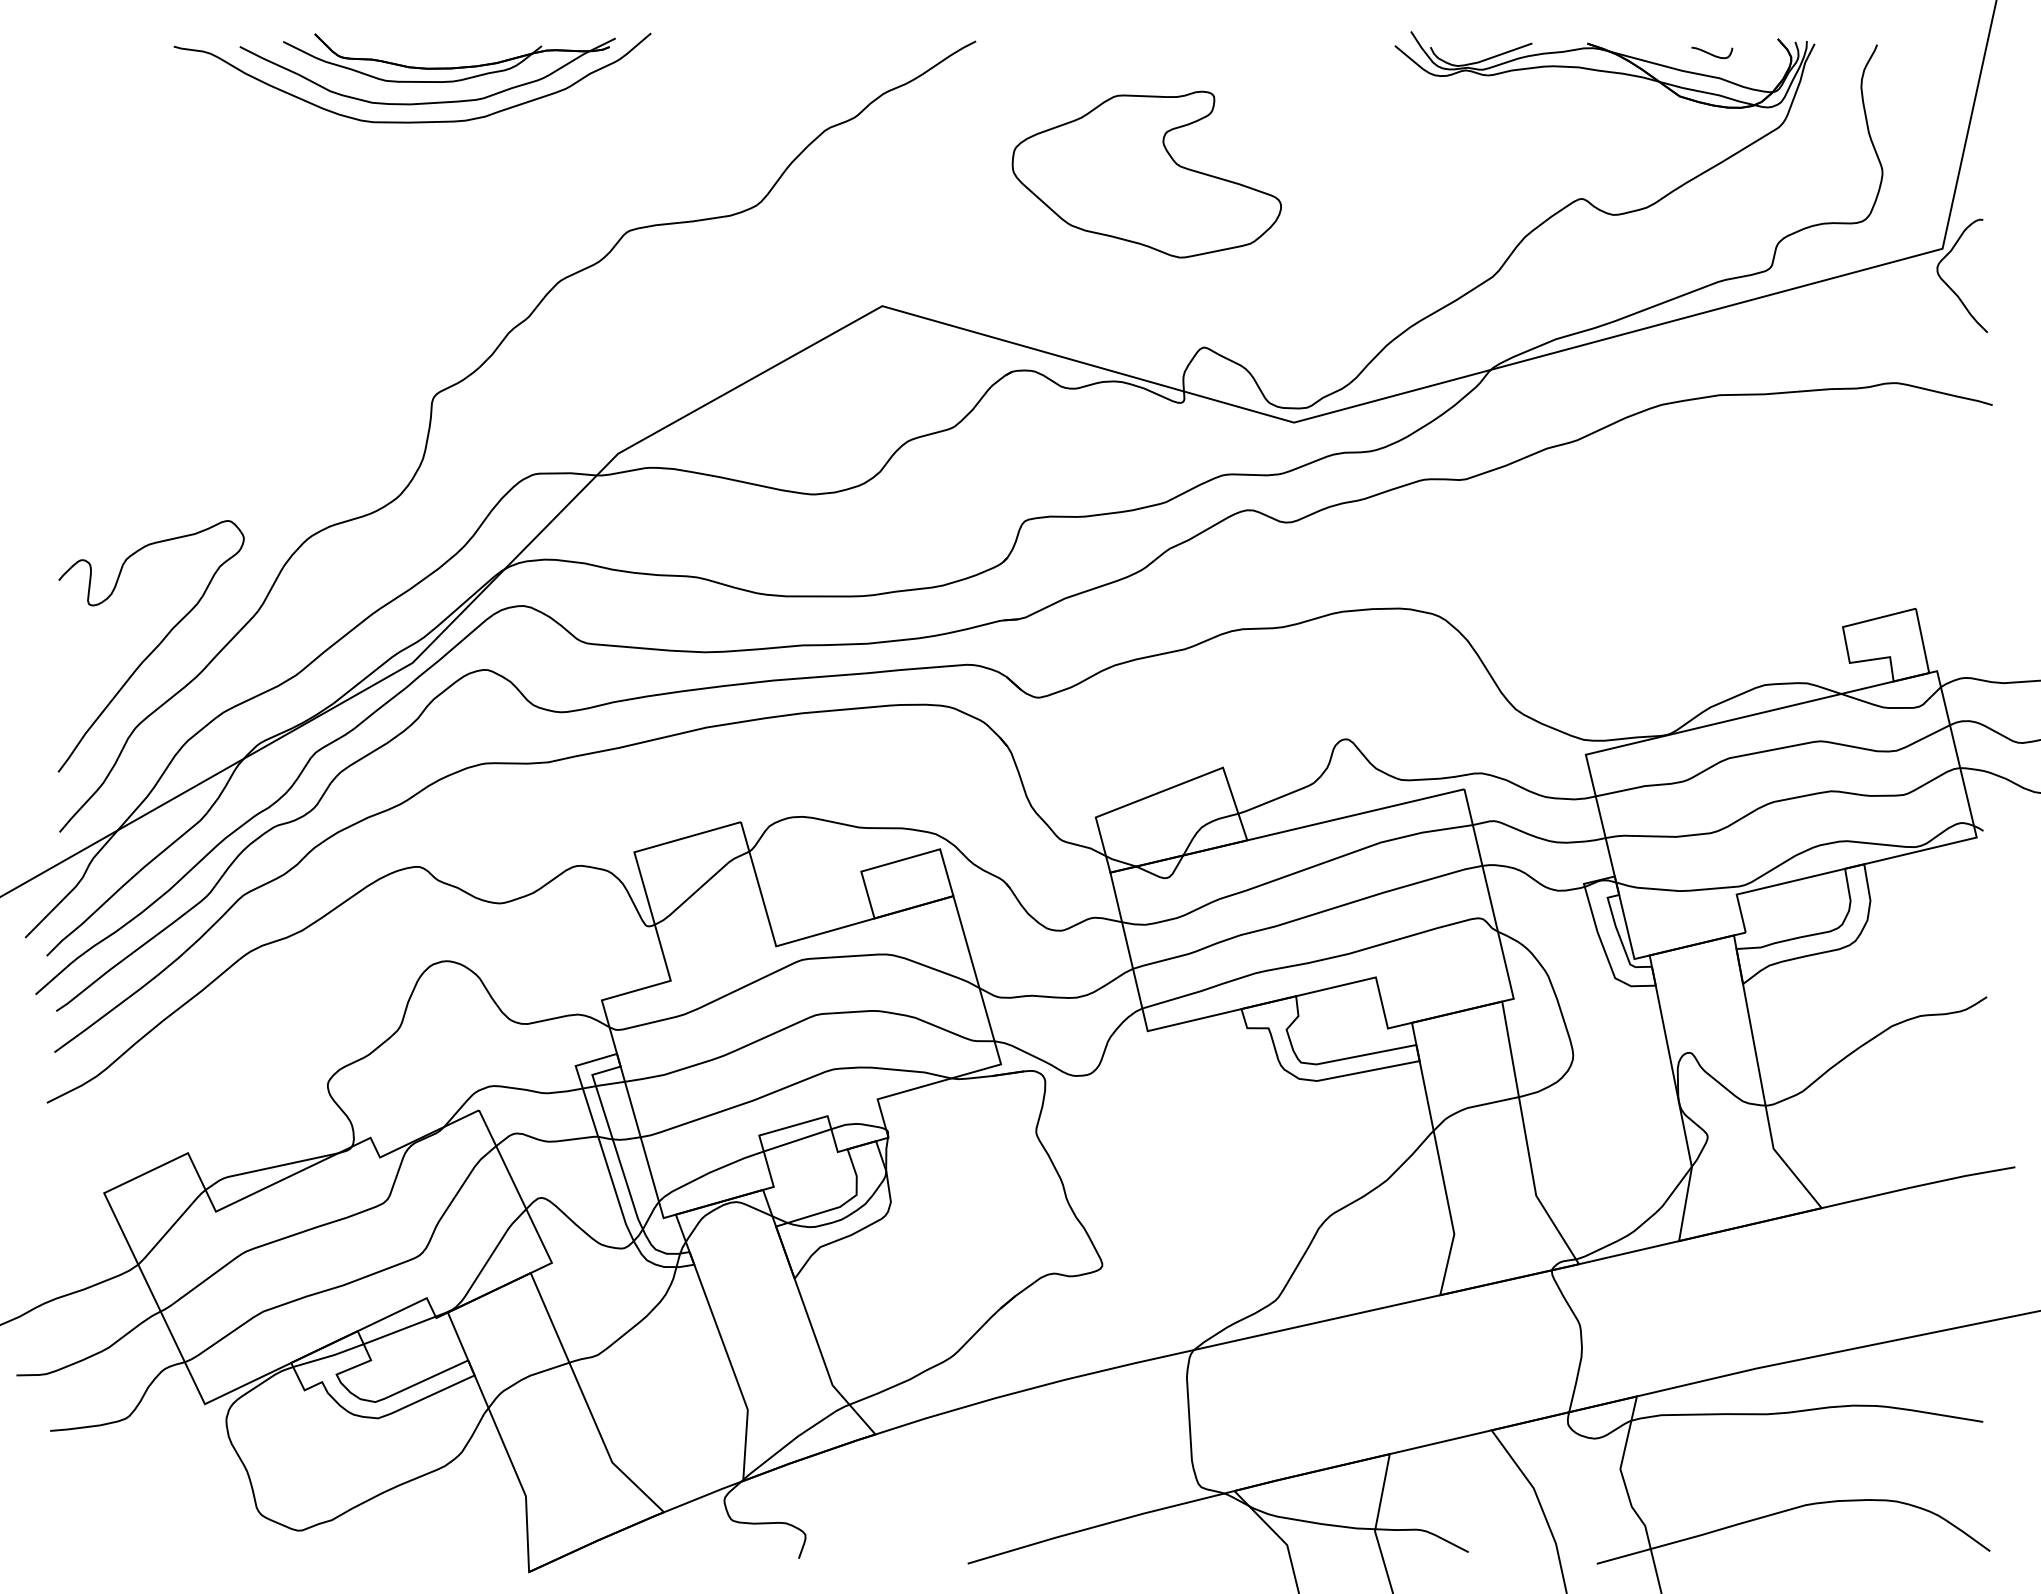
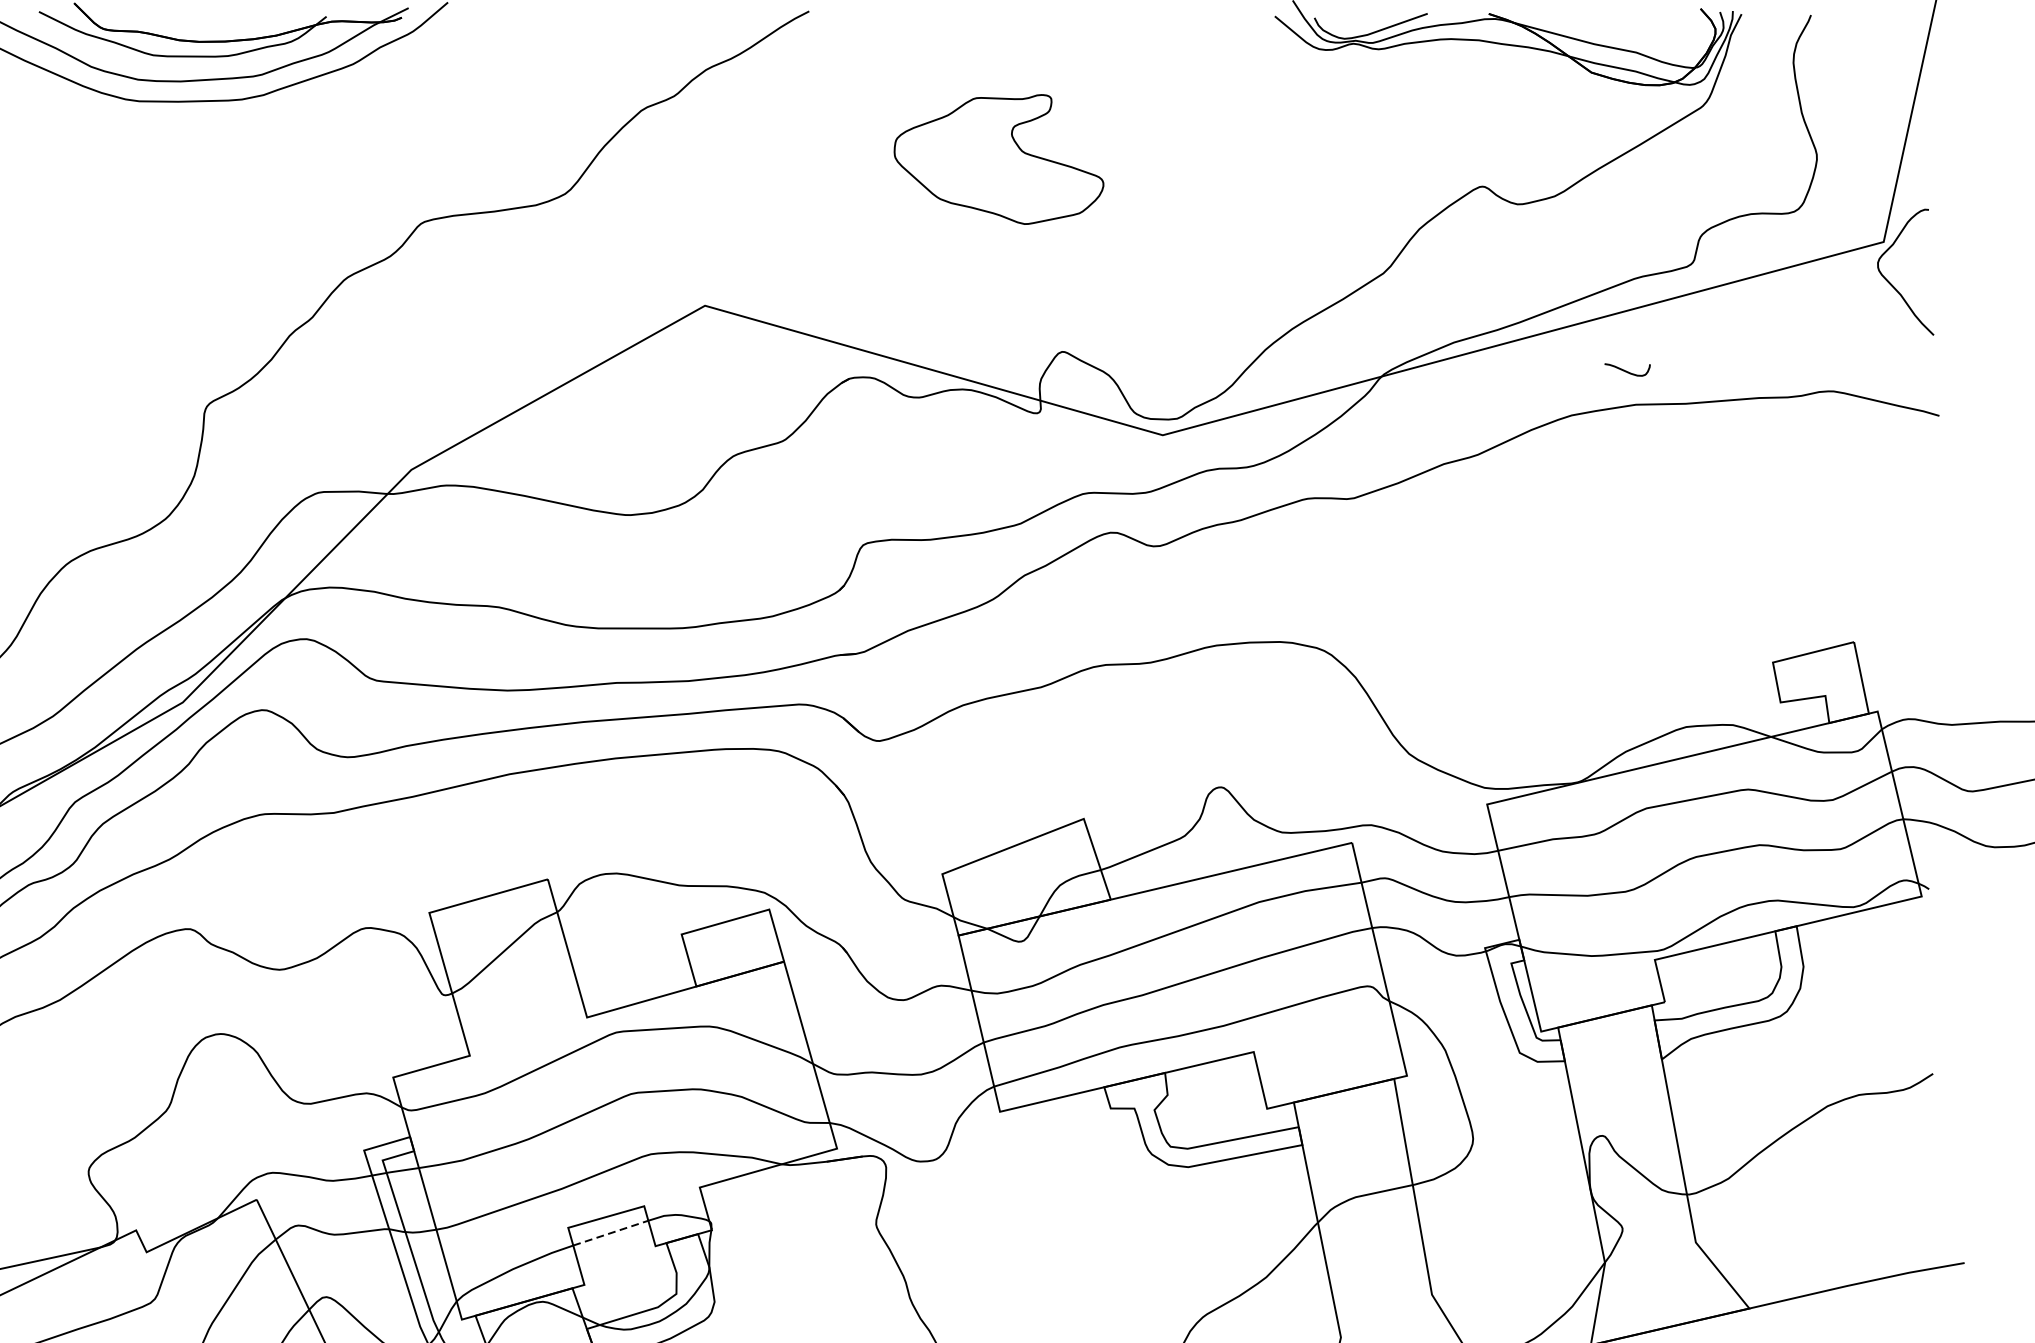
curve: (1711, 53) -> (1626, 370), moved
part: (1146, 174) -> (998, 159), size x0.7
line: (797, 1140) -> (610, 1233), solid -> dashed

